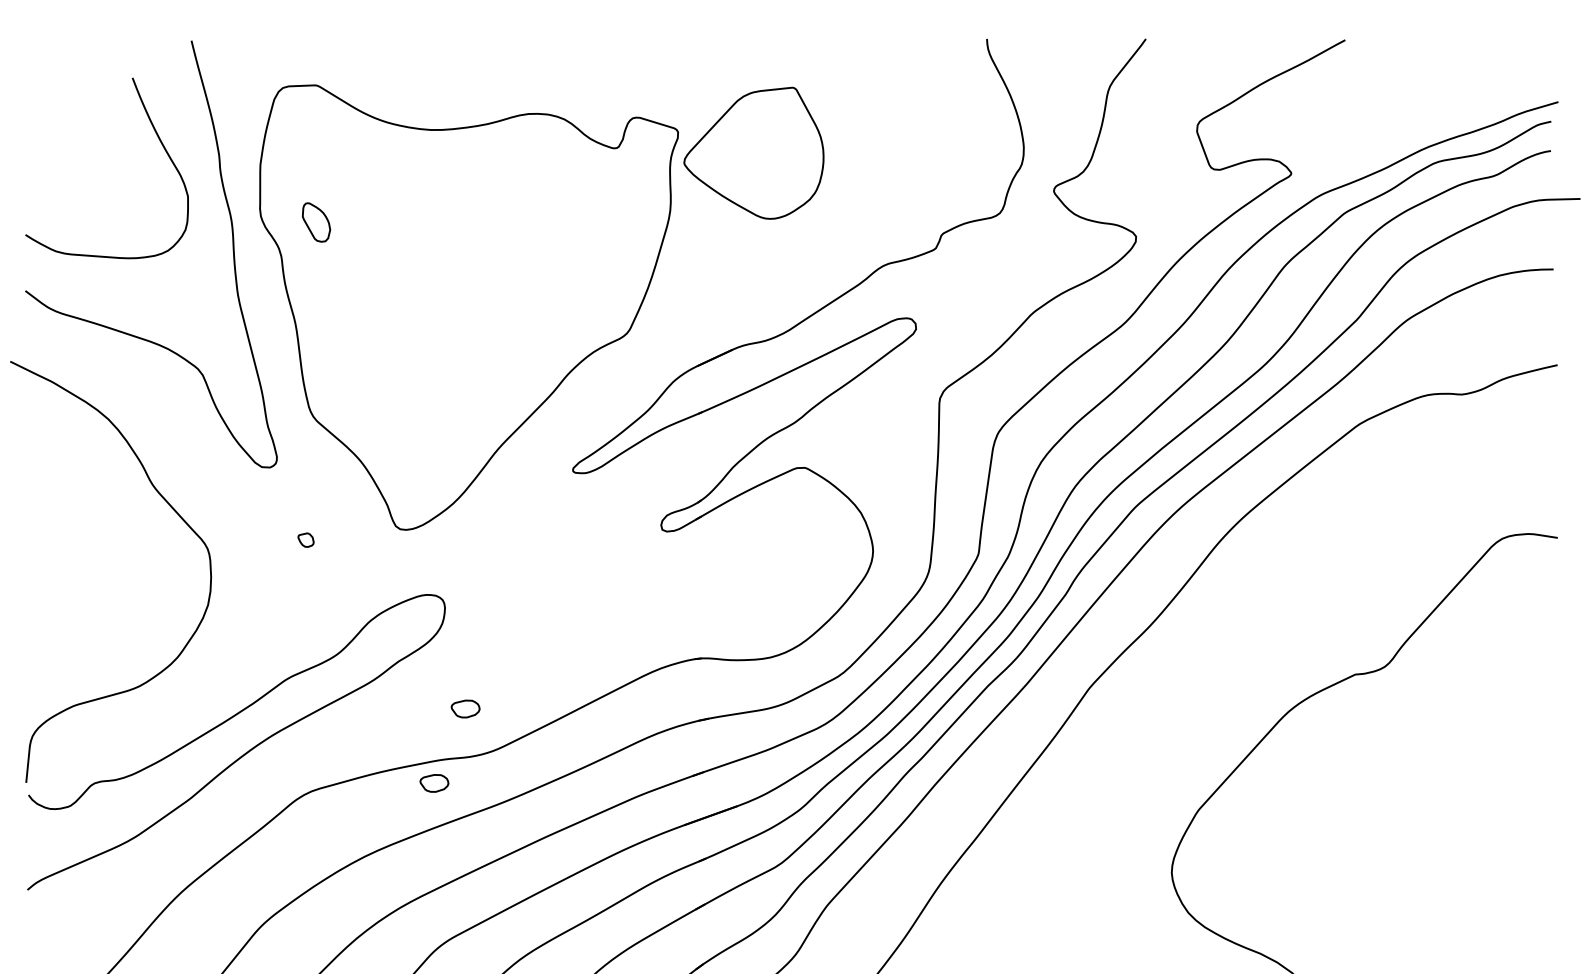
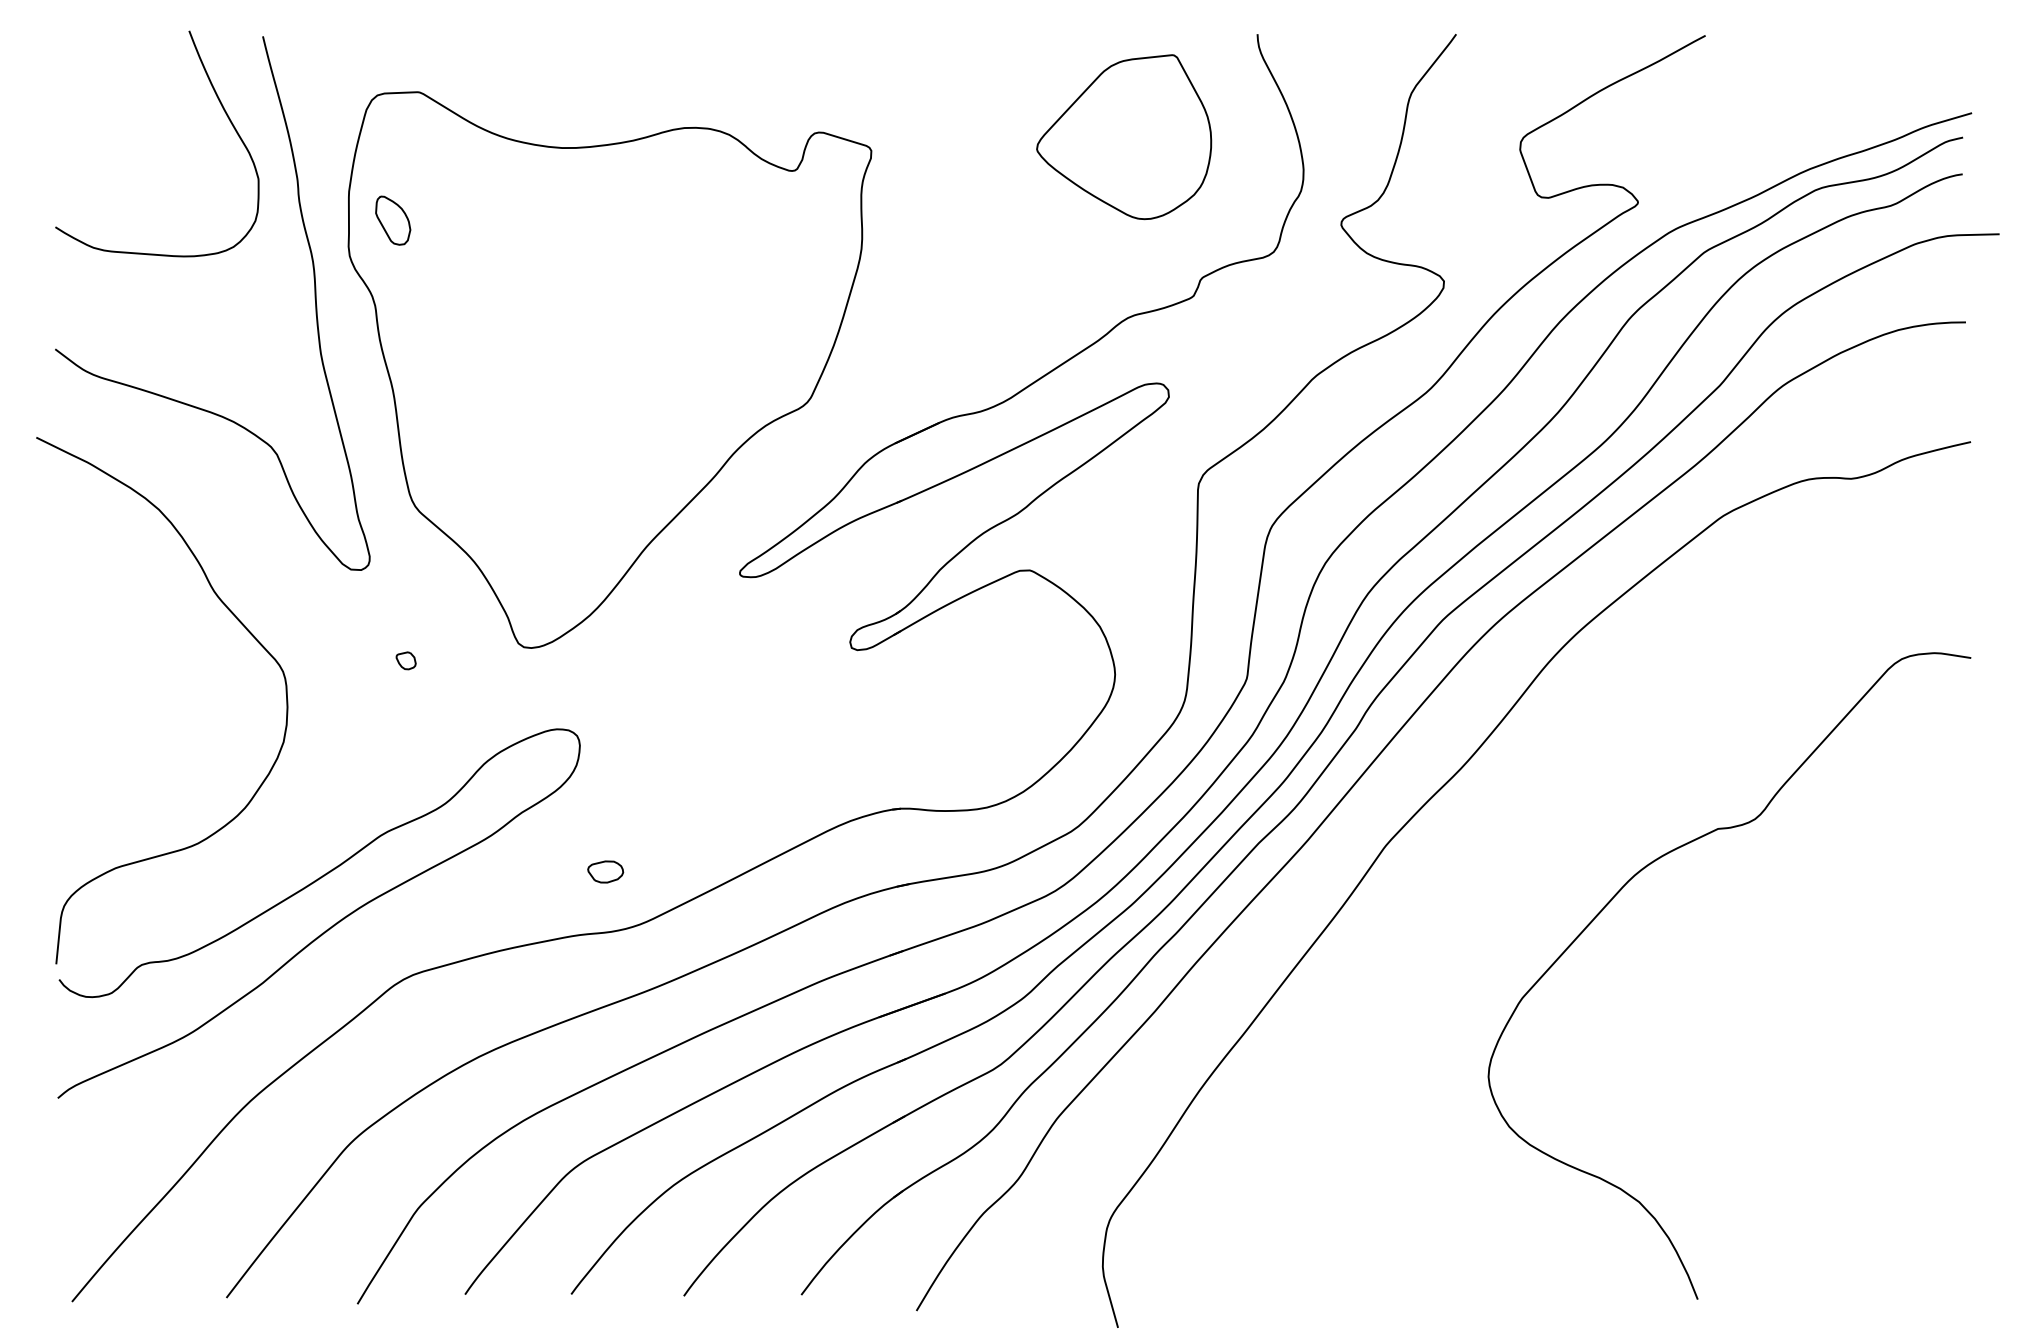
curve: (159, 141) -> (223, 110), moved
part: (754, 153) -> (1124, 137), moved
part: (316, 222) -> (393, 220), moved
part: (434, 783) -> (566, 964), removed

